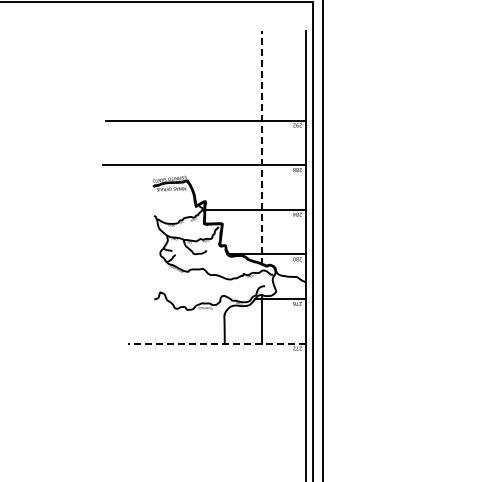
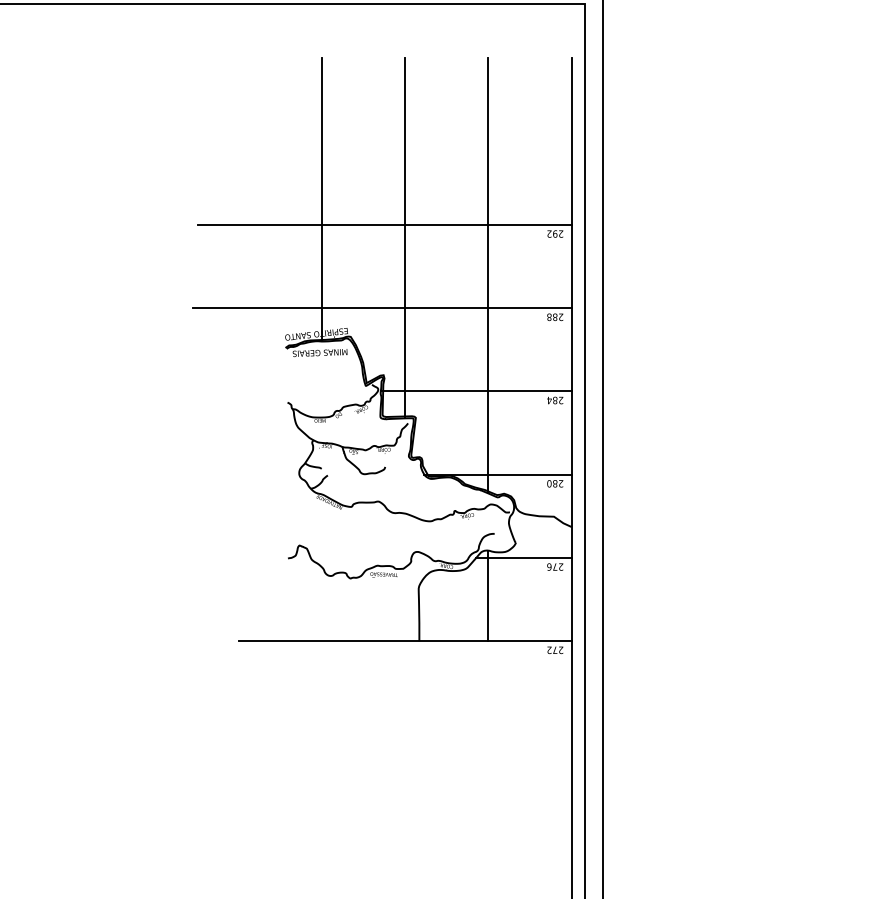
line: (172, 107) -> (321, 200), added
line: (217, 127) -> (405, 237), added
line: (261, 147) -> (487, 275), dashed -> solid
line: (216, 343) -> (404, 640), dashed -> solid

